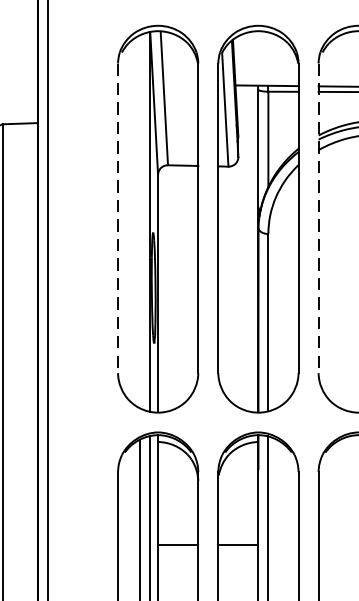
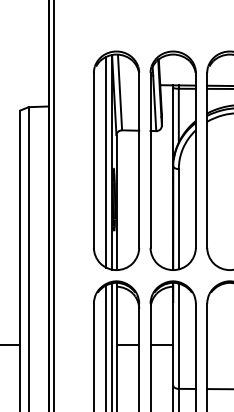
line: (117, 218) -> (93, 160), dashed -> solid
line: (319, 218) -> (207, 160), dashed -> solid
line: (140, 220) -> (106, 161), added

